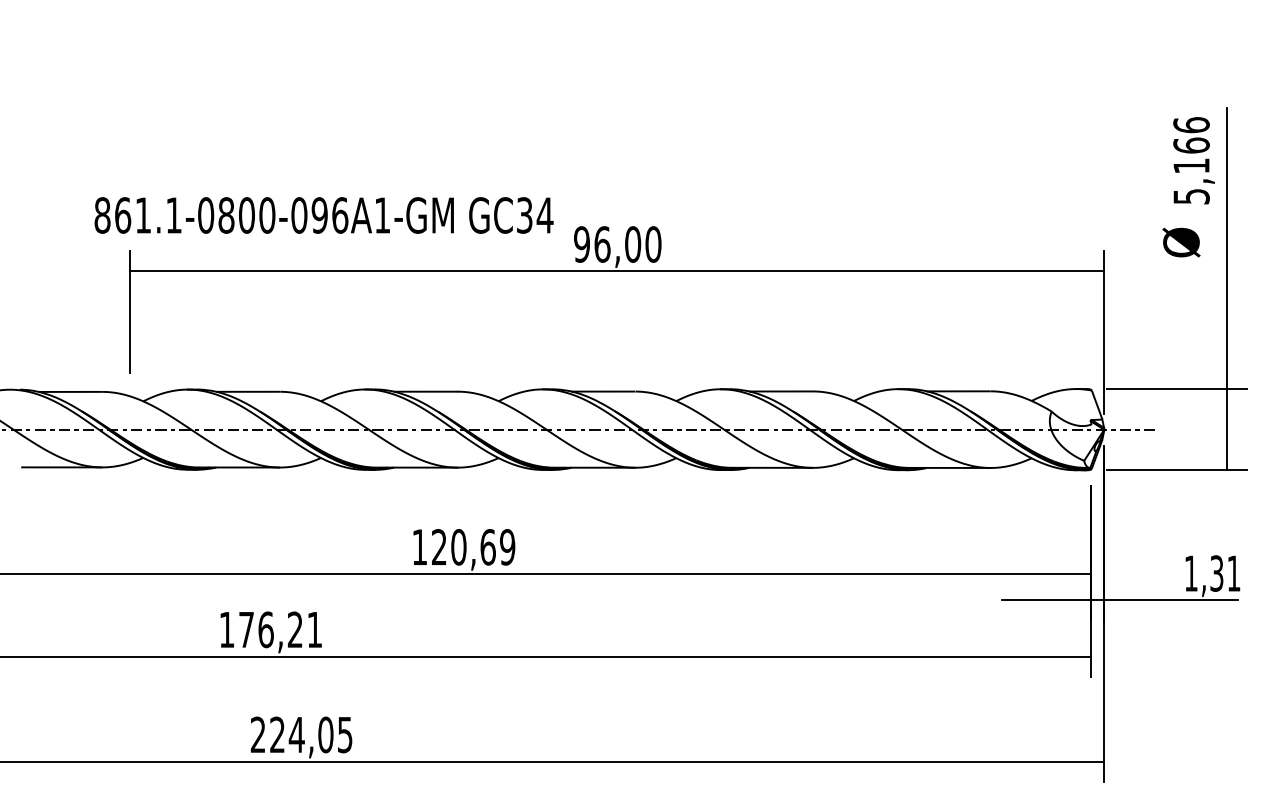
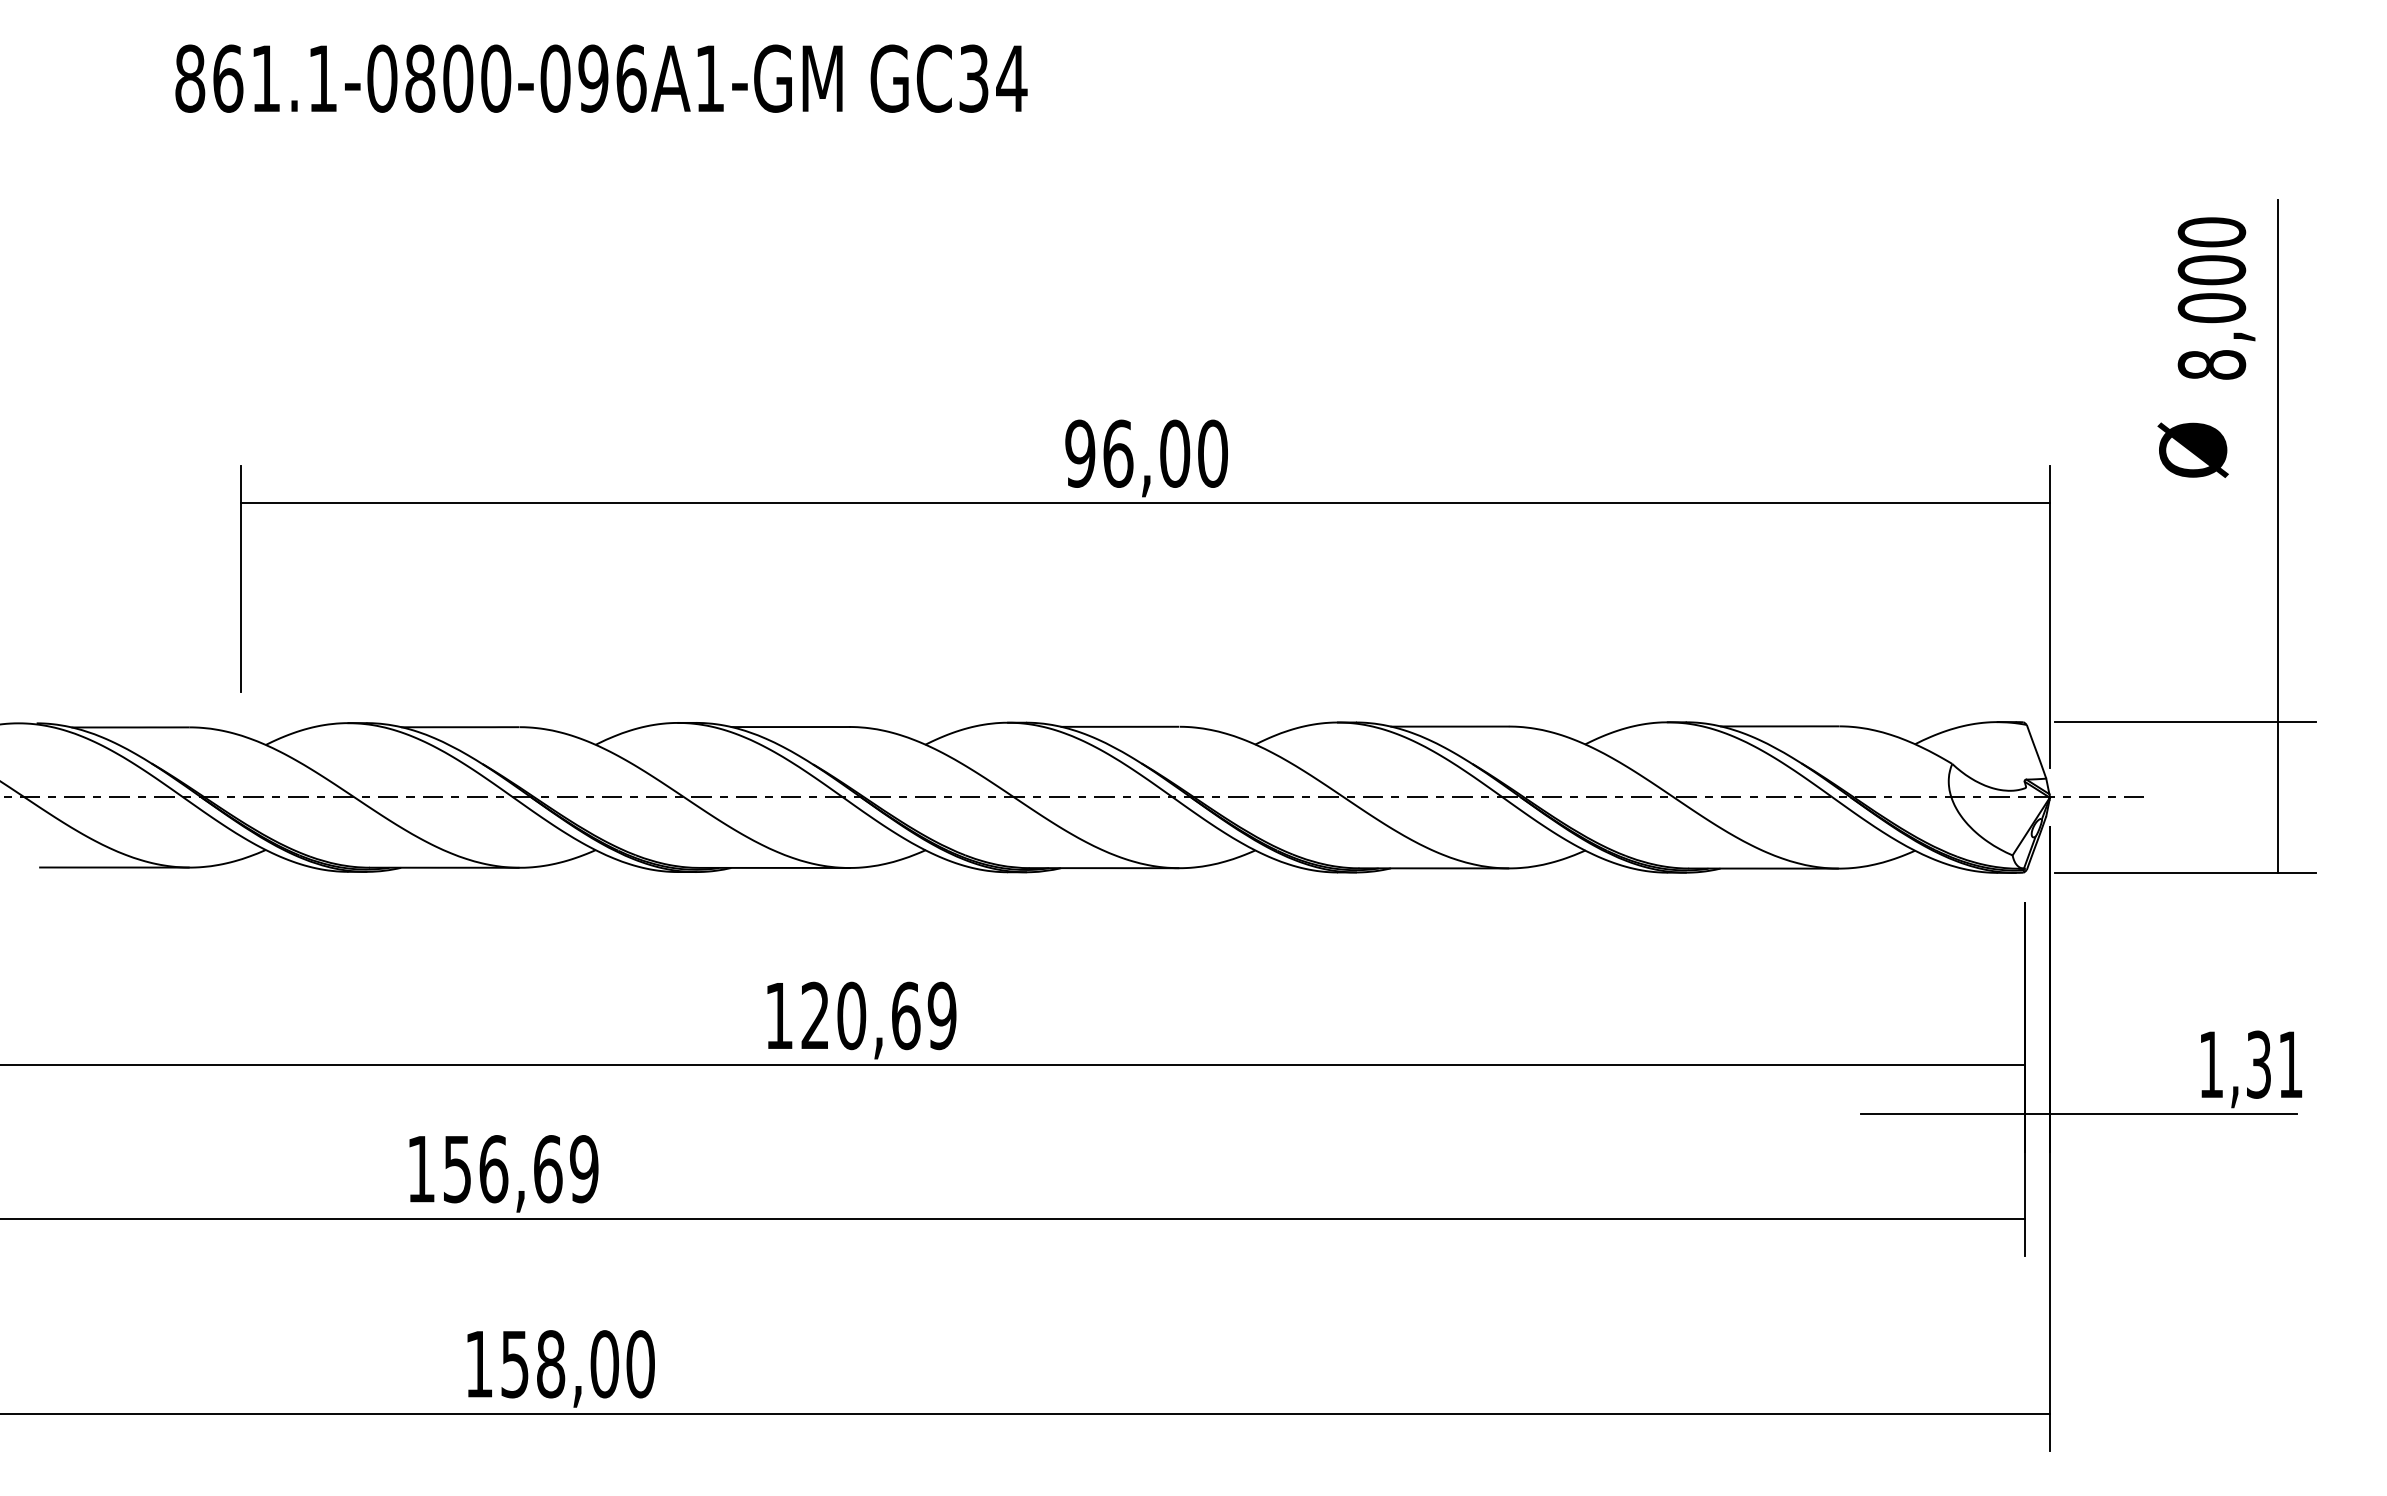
text: (1191, 160) -> (2211, 297), 5,166 -> 8,000
text: (323, 215) -> (600, 78), moved
text: (280, 629) -> (520, 1168), 176,21 -> 156,69
text: (301, 734) -> (559, 1363), 224,05 -> 158,00

